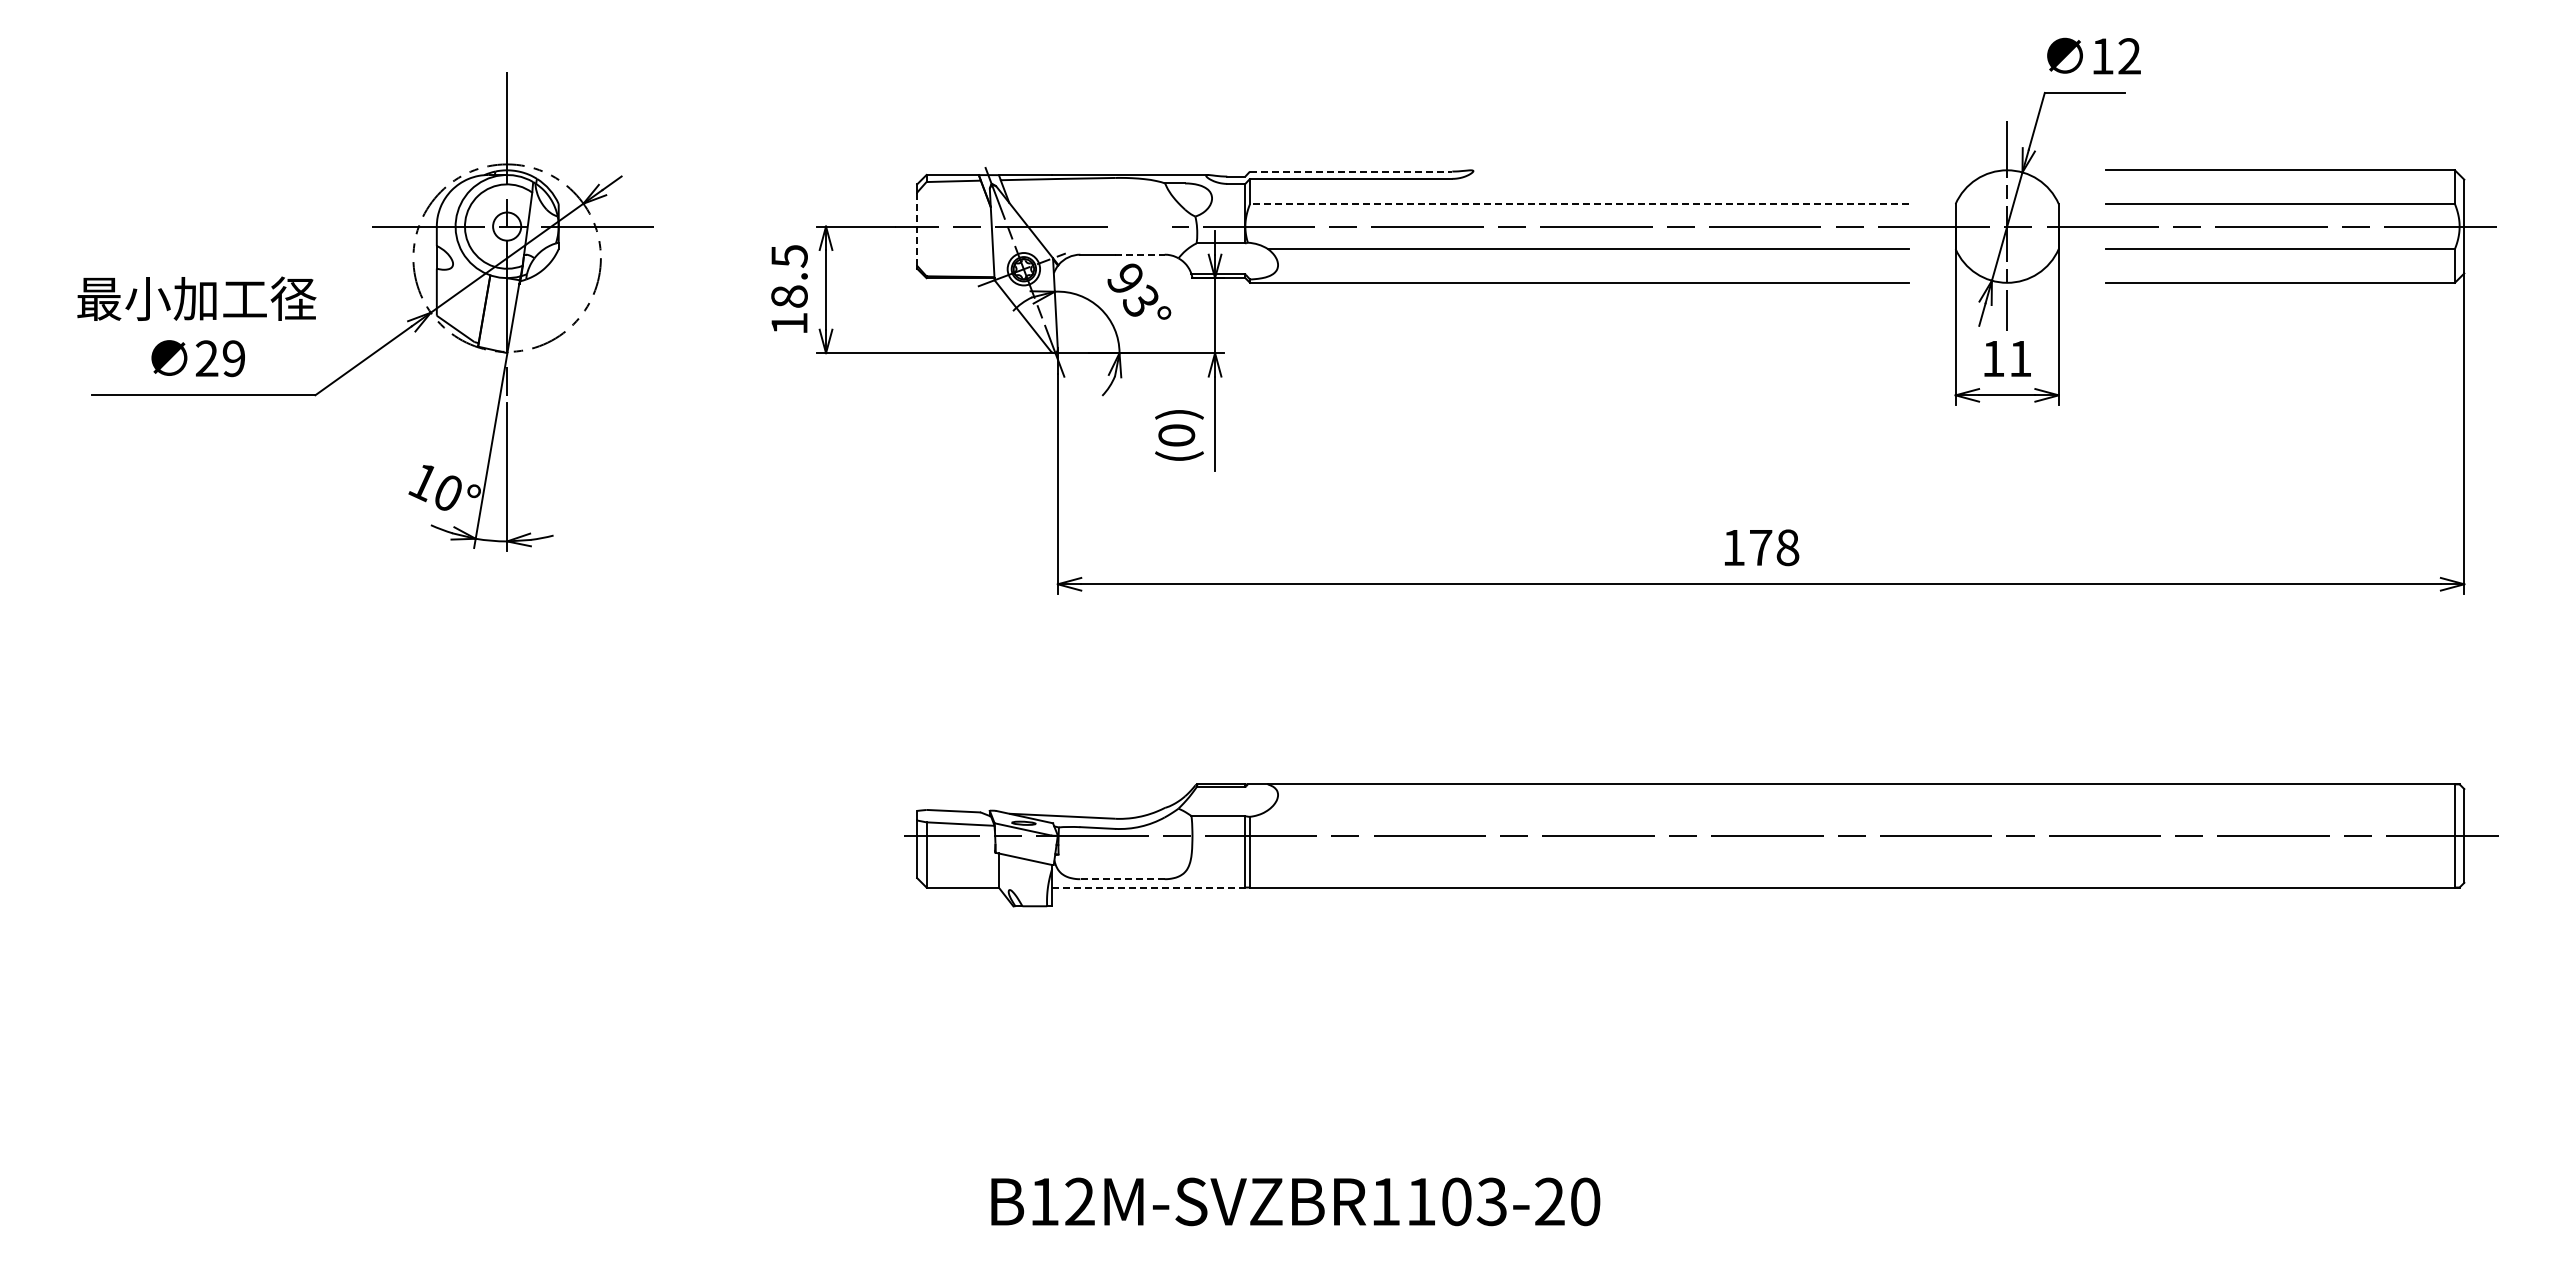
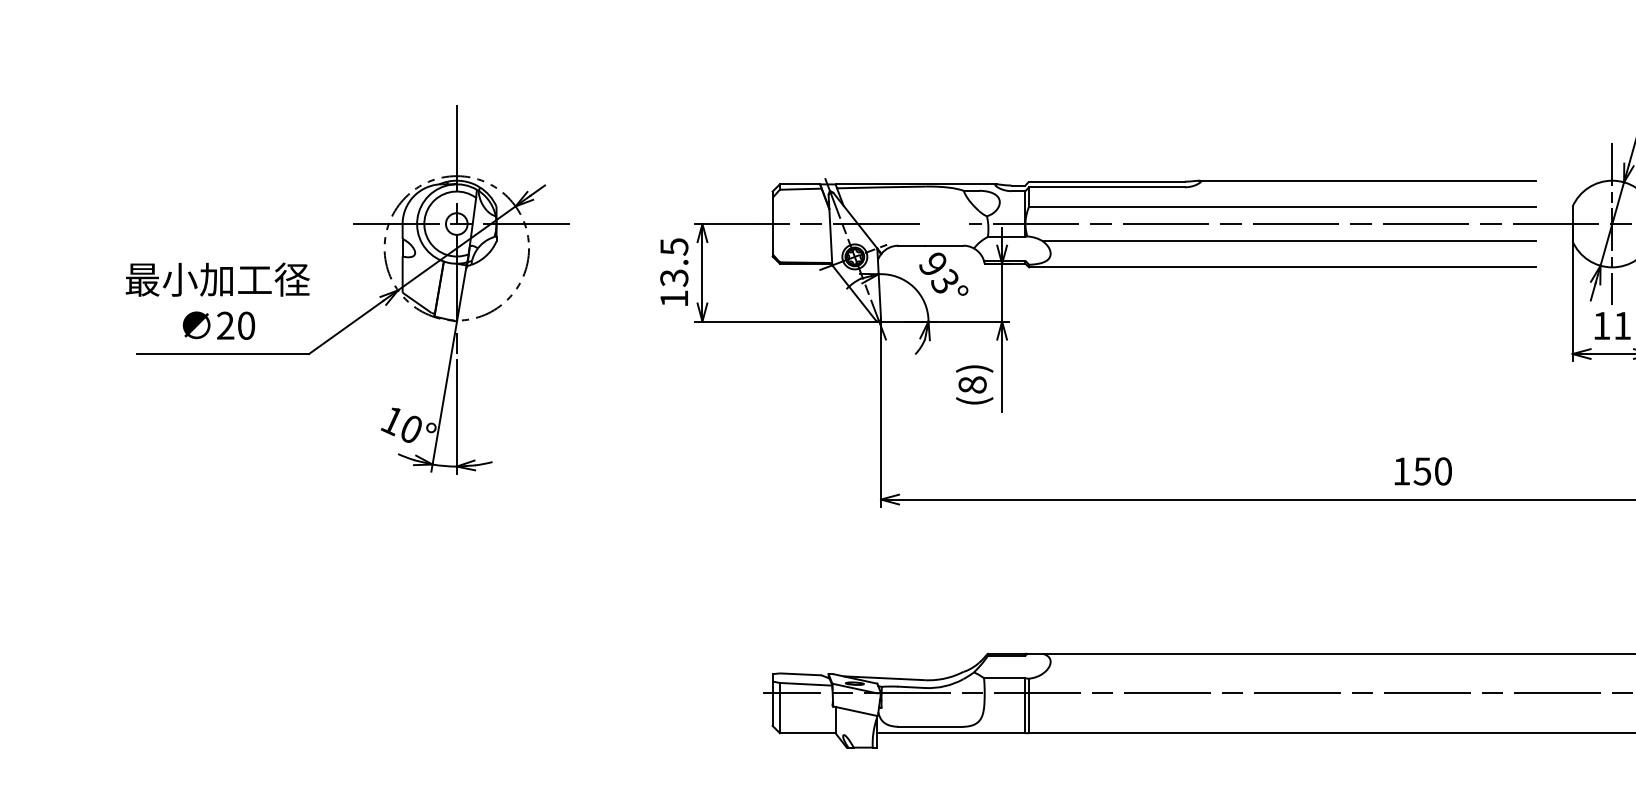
line: (1689, 170) -> (1367, 180), added
line: (1351, 171) -> (1107, 181), dashed -> solid
line: (1578, 204) -> (1282, 207), dashed -> solid
line: (917, 229) -> (772, 226), dashed -> solid
line: (1139, 254) -> (943, 245), dashed -> solid
text: (789, 296) -> (674, 277), 18.5 -> 13.5
text: (233, 358) -> (246, 325), 29 -> 20
text: (1176, 435) -> (972, 384), (0) -> (8)
text: (1774, 547) -> (1433, 471), 178 -> 150
line: (1122, 879) -> (930, 726), dashed -> solid
line: (1148, 887) -> (950, 733), dashed -> solid

